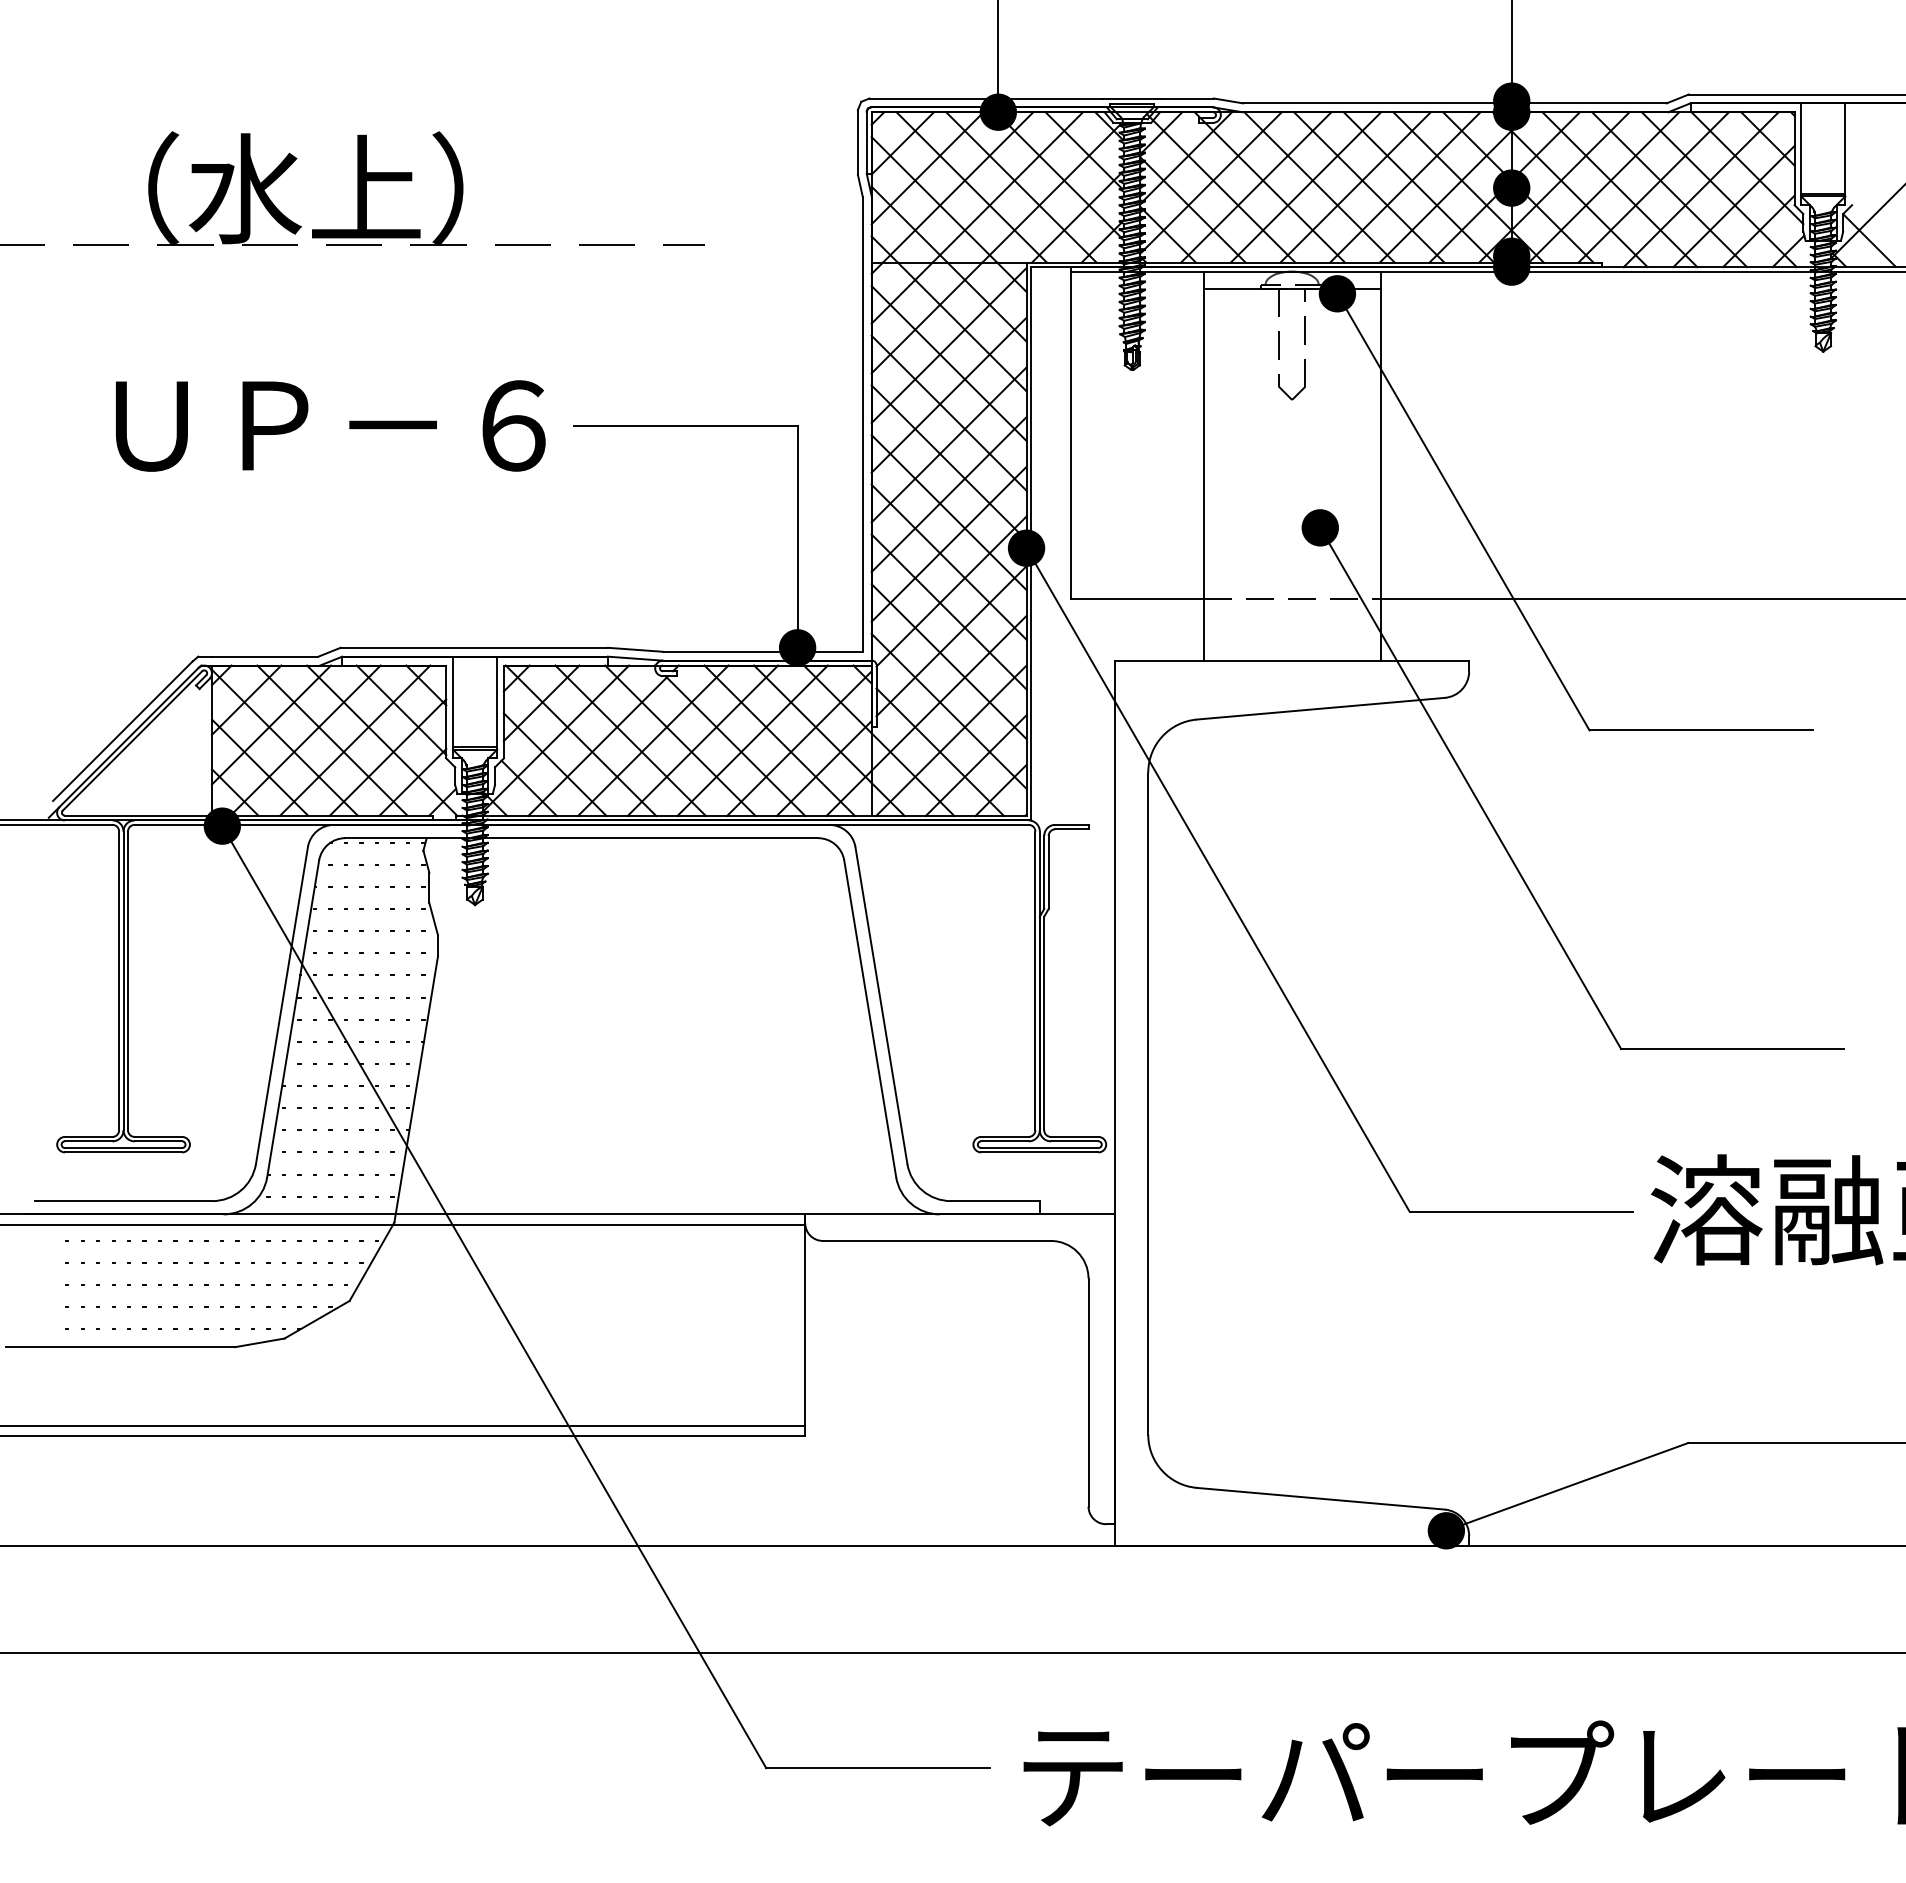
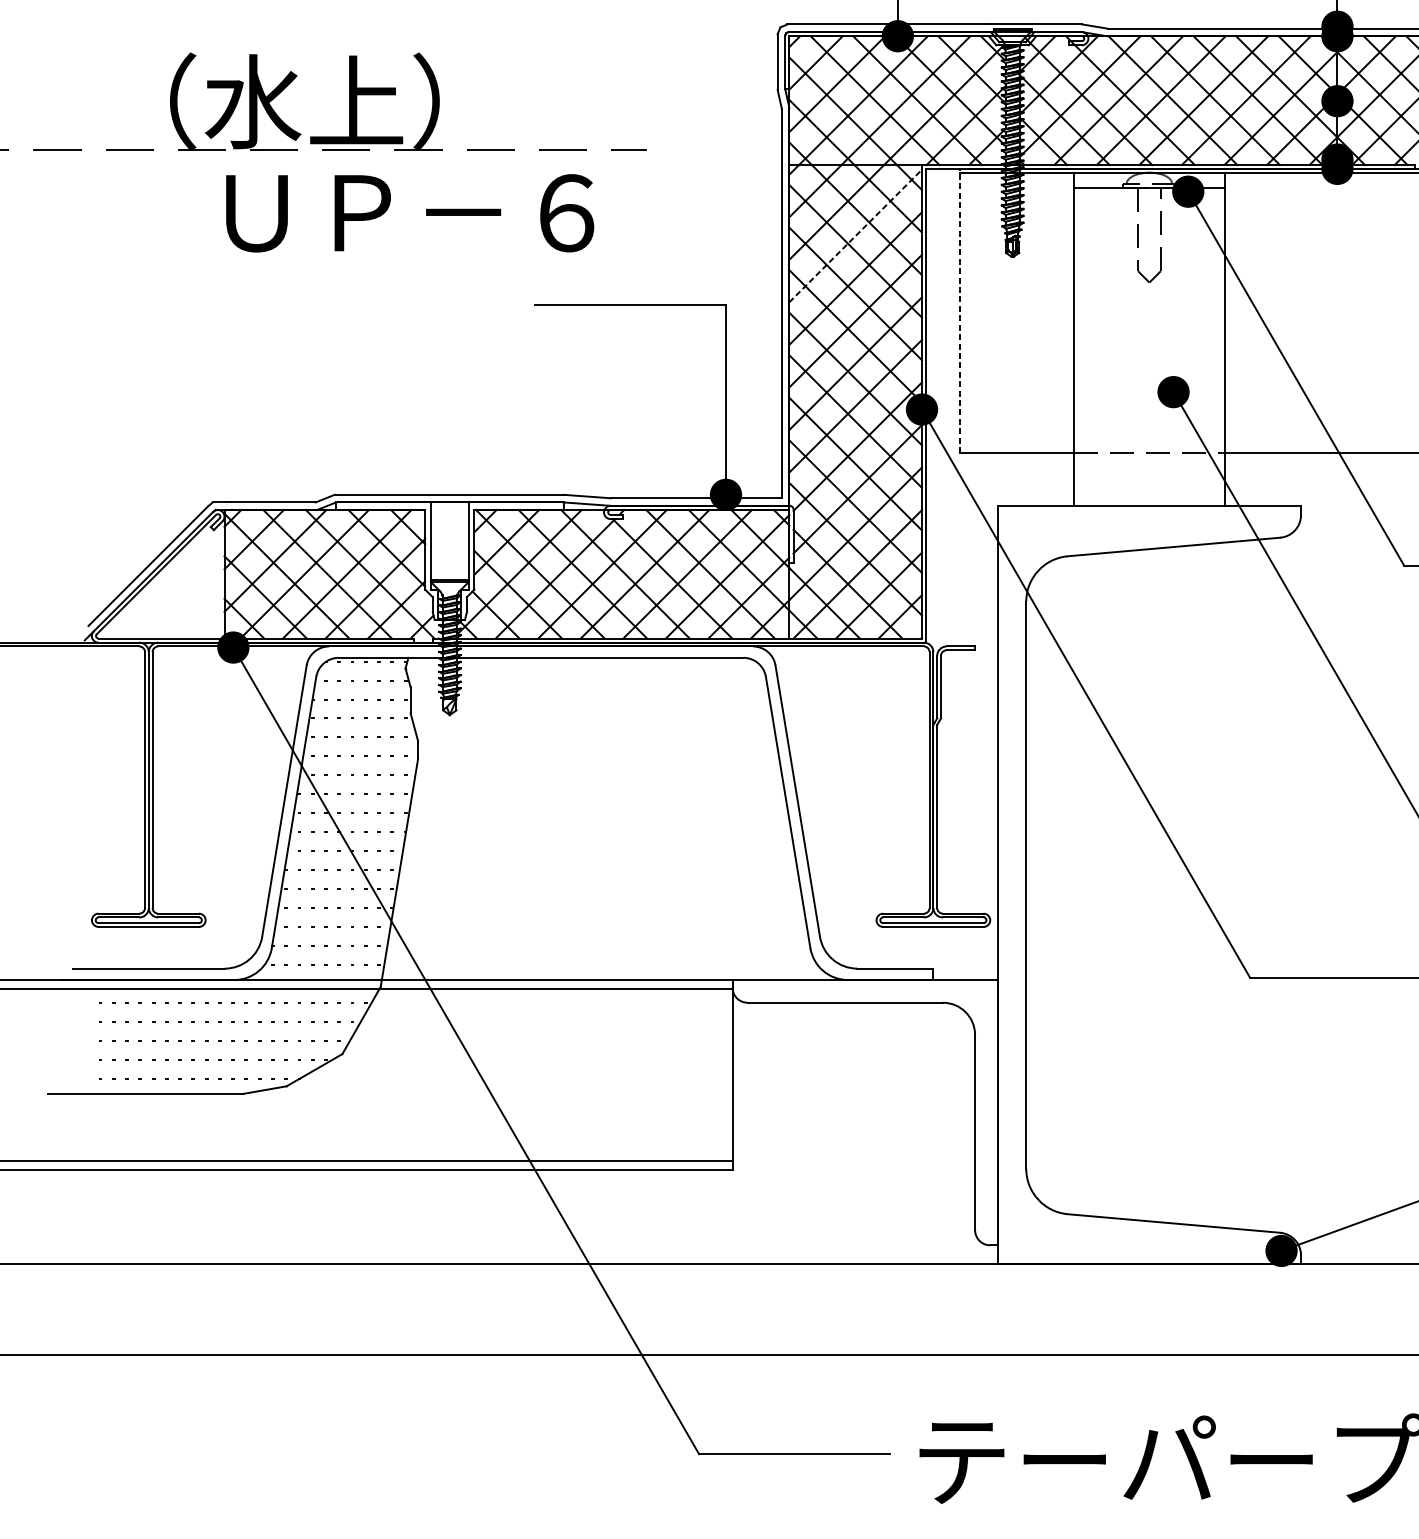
line: (949, 345) -> (856, 235), solid -> dashed
text: (330, 425) -> (409, 212), moved
line: (1070, 433) -> (959, 311), solid -> dashed

